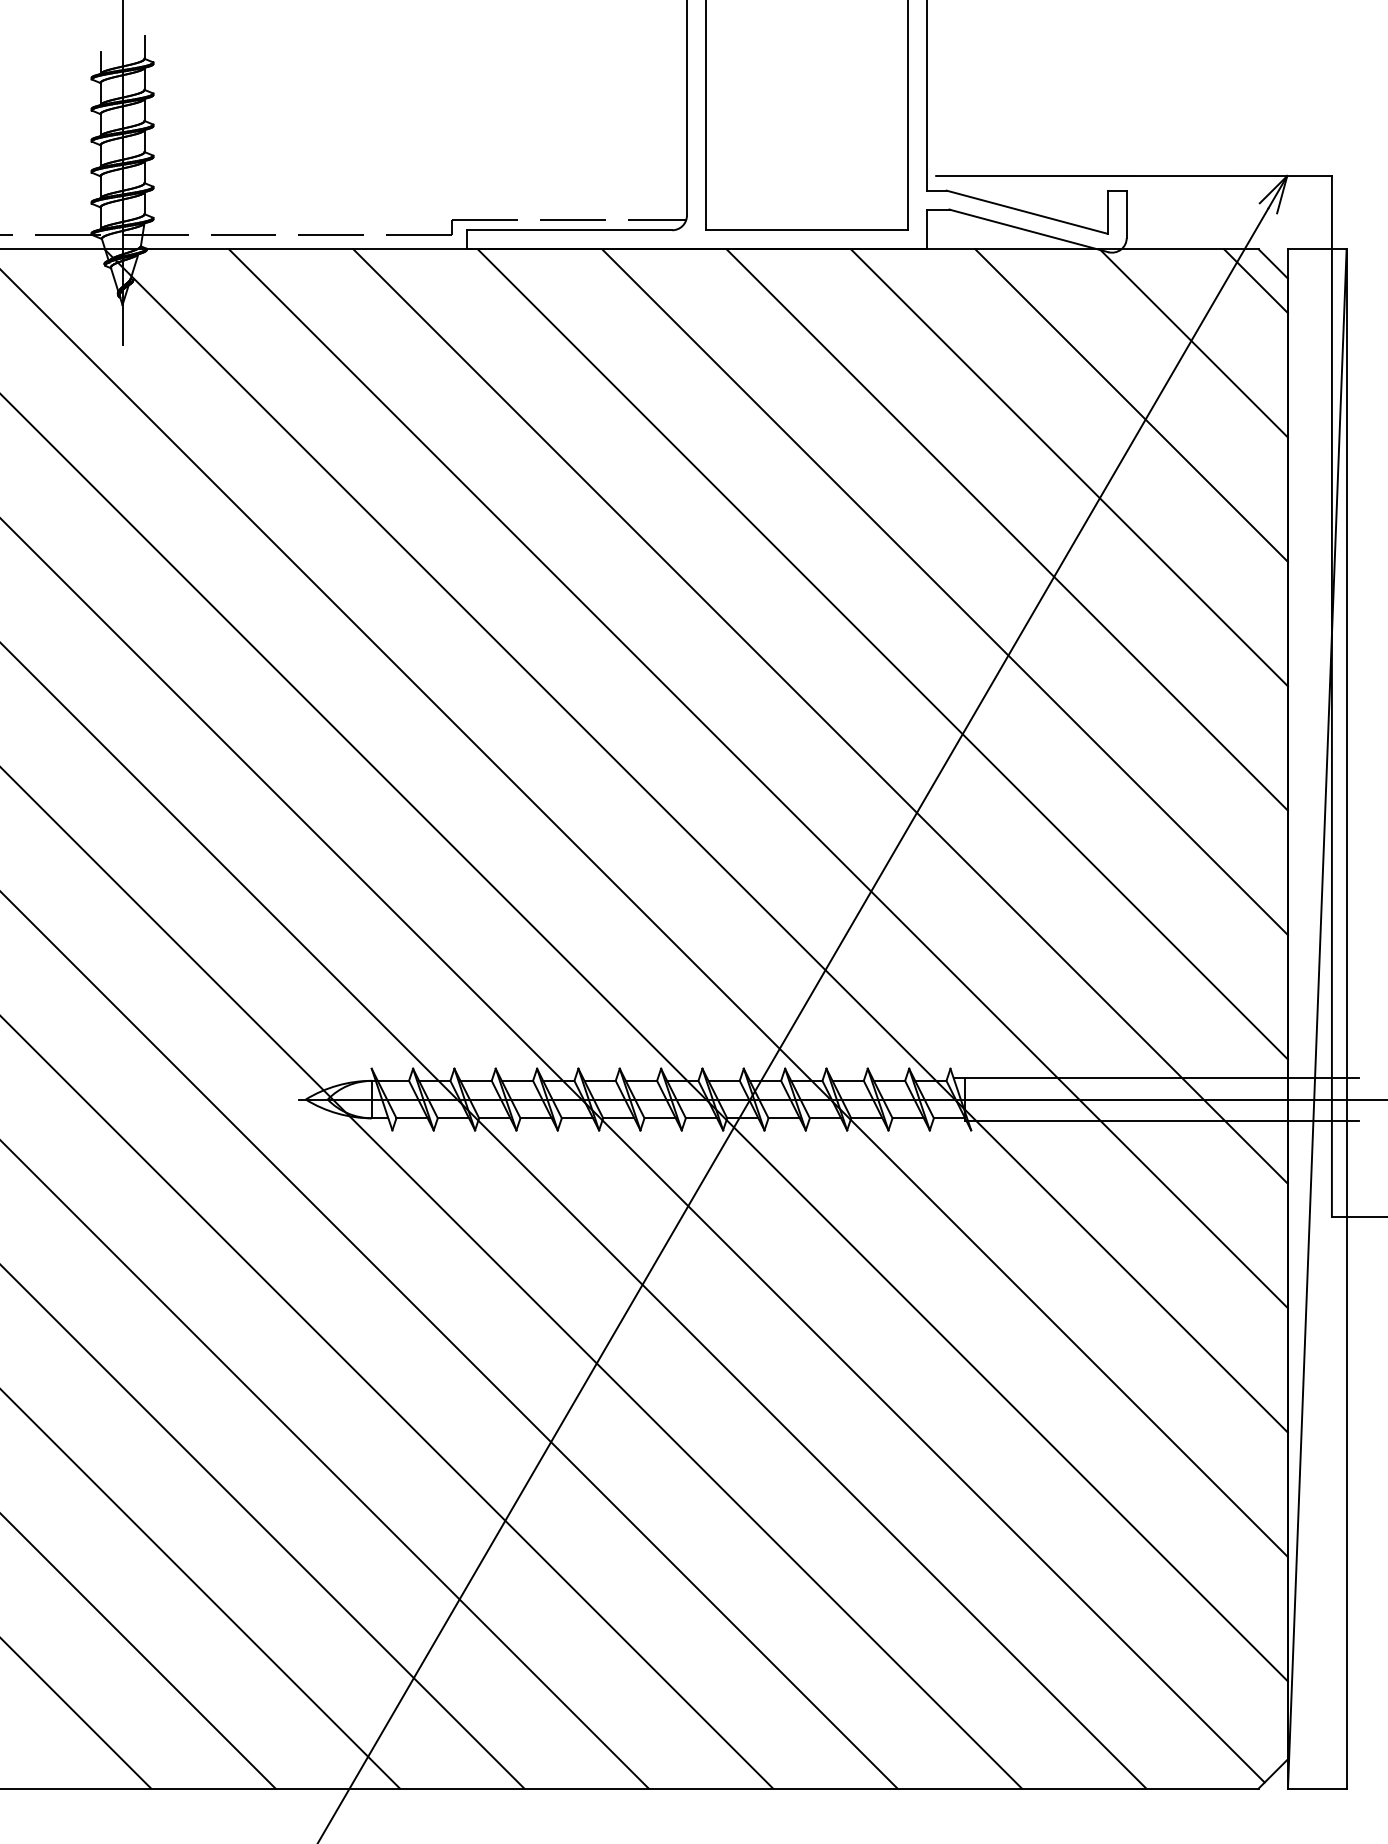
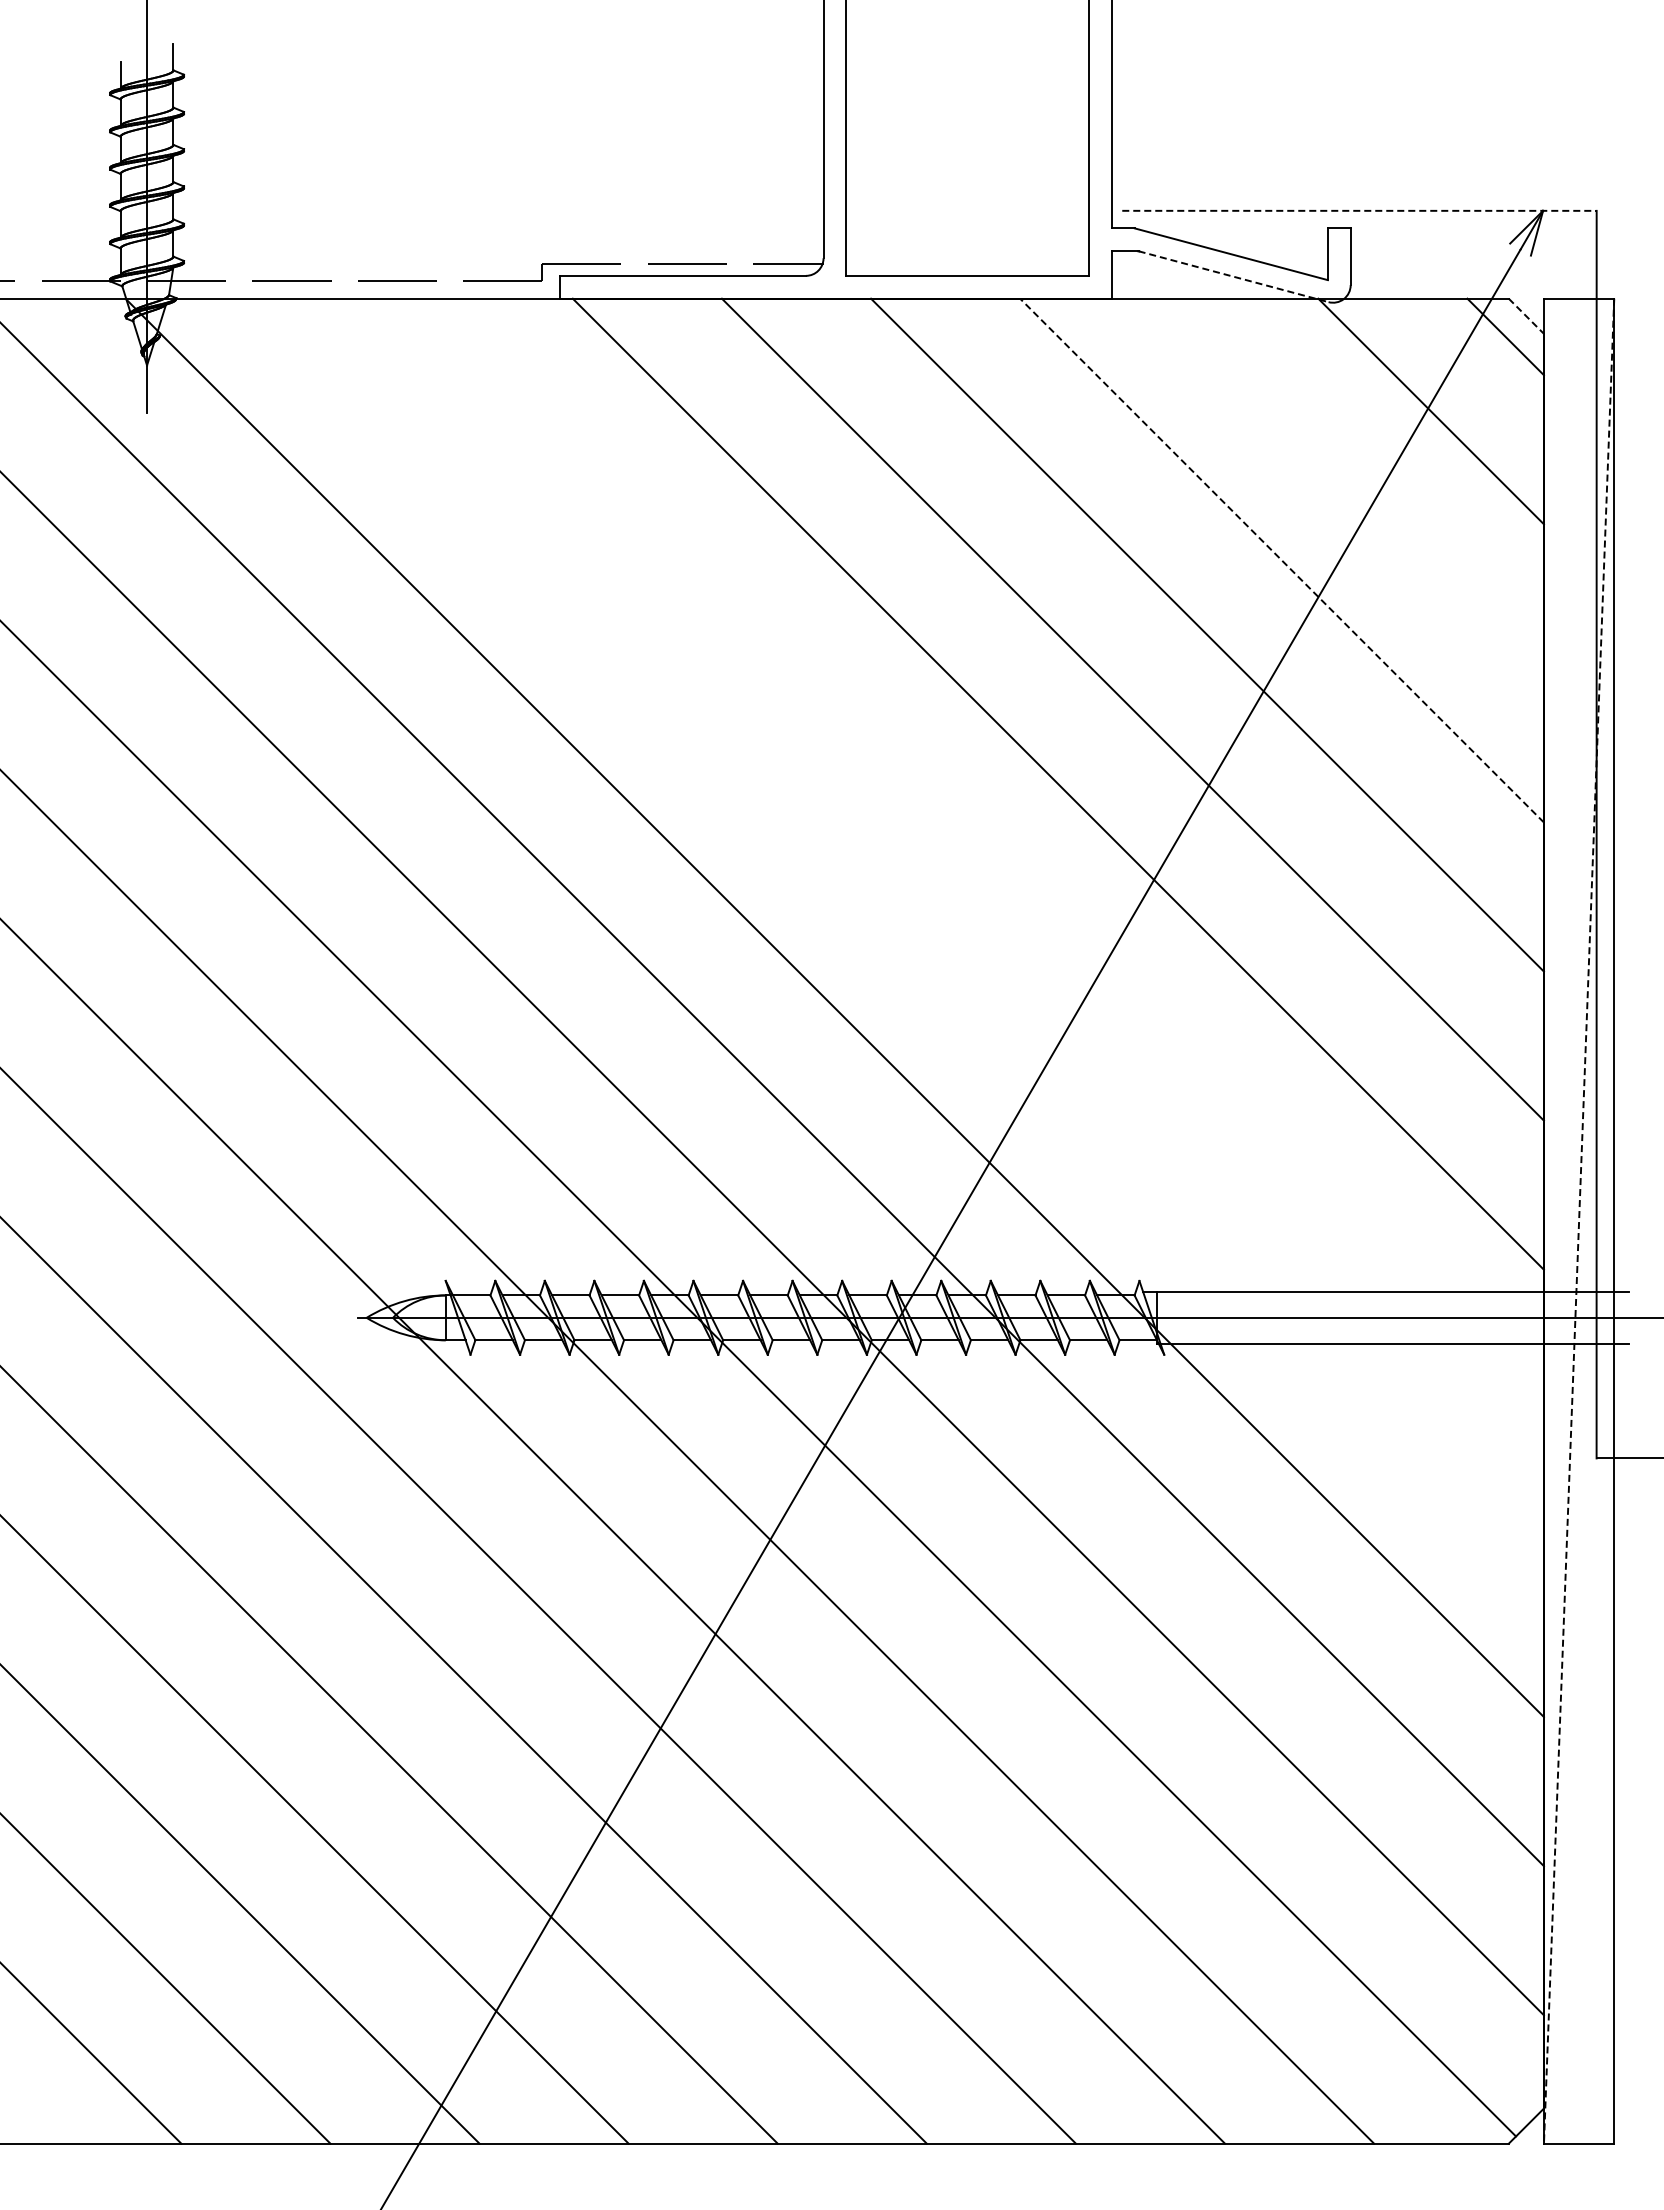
line: (1134, 175) -> (1359, 210), solid -> dashed
line: (1029, 230) -> (1234, 276), solid -> dashed
line: (1273, 264) -> (1526, 316), solid -> dashed
line: (1131, 405) -> (1356, 485), removed
line: (1069, 467) -> (1281, 560), solid -> dashed
line: (820, 716) -> (983, 858), removed
line: (757, 778) -> (908, 932), removed
line: (1317, 1019) -> (1579, 1221), solid -> dashed

